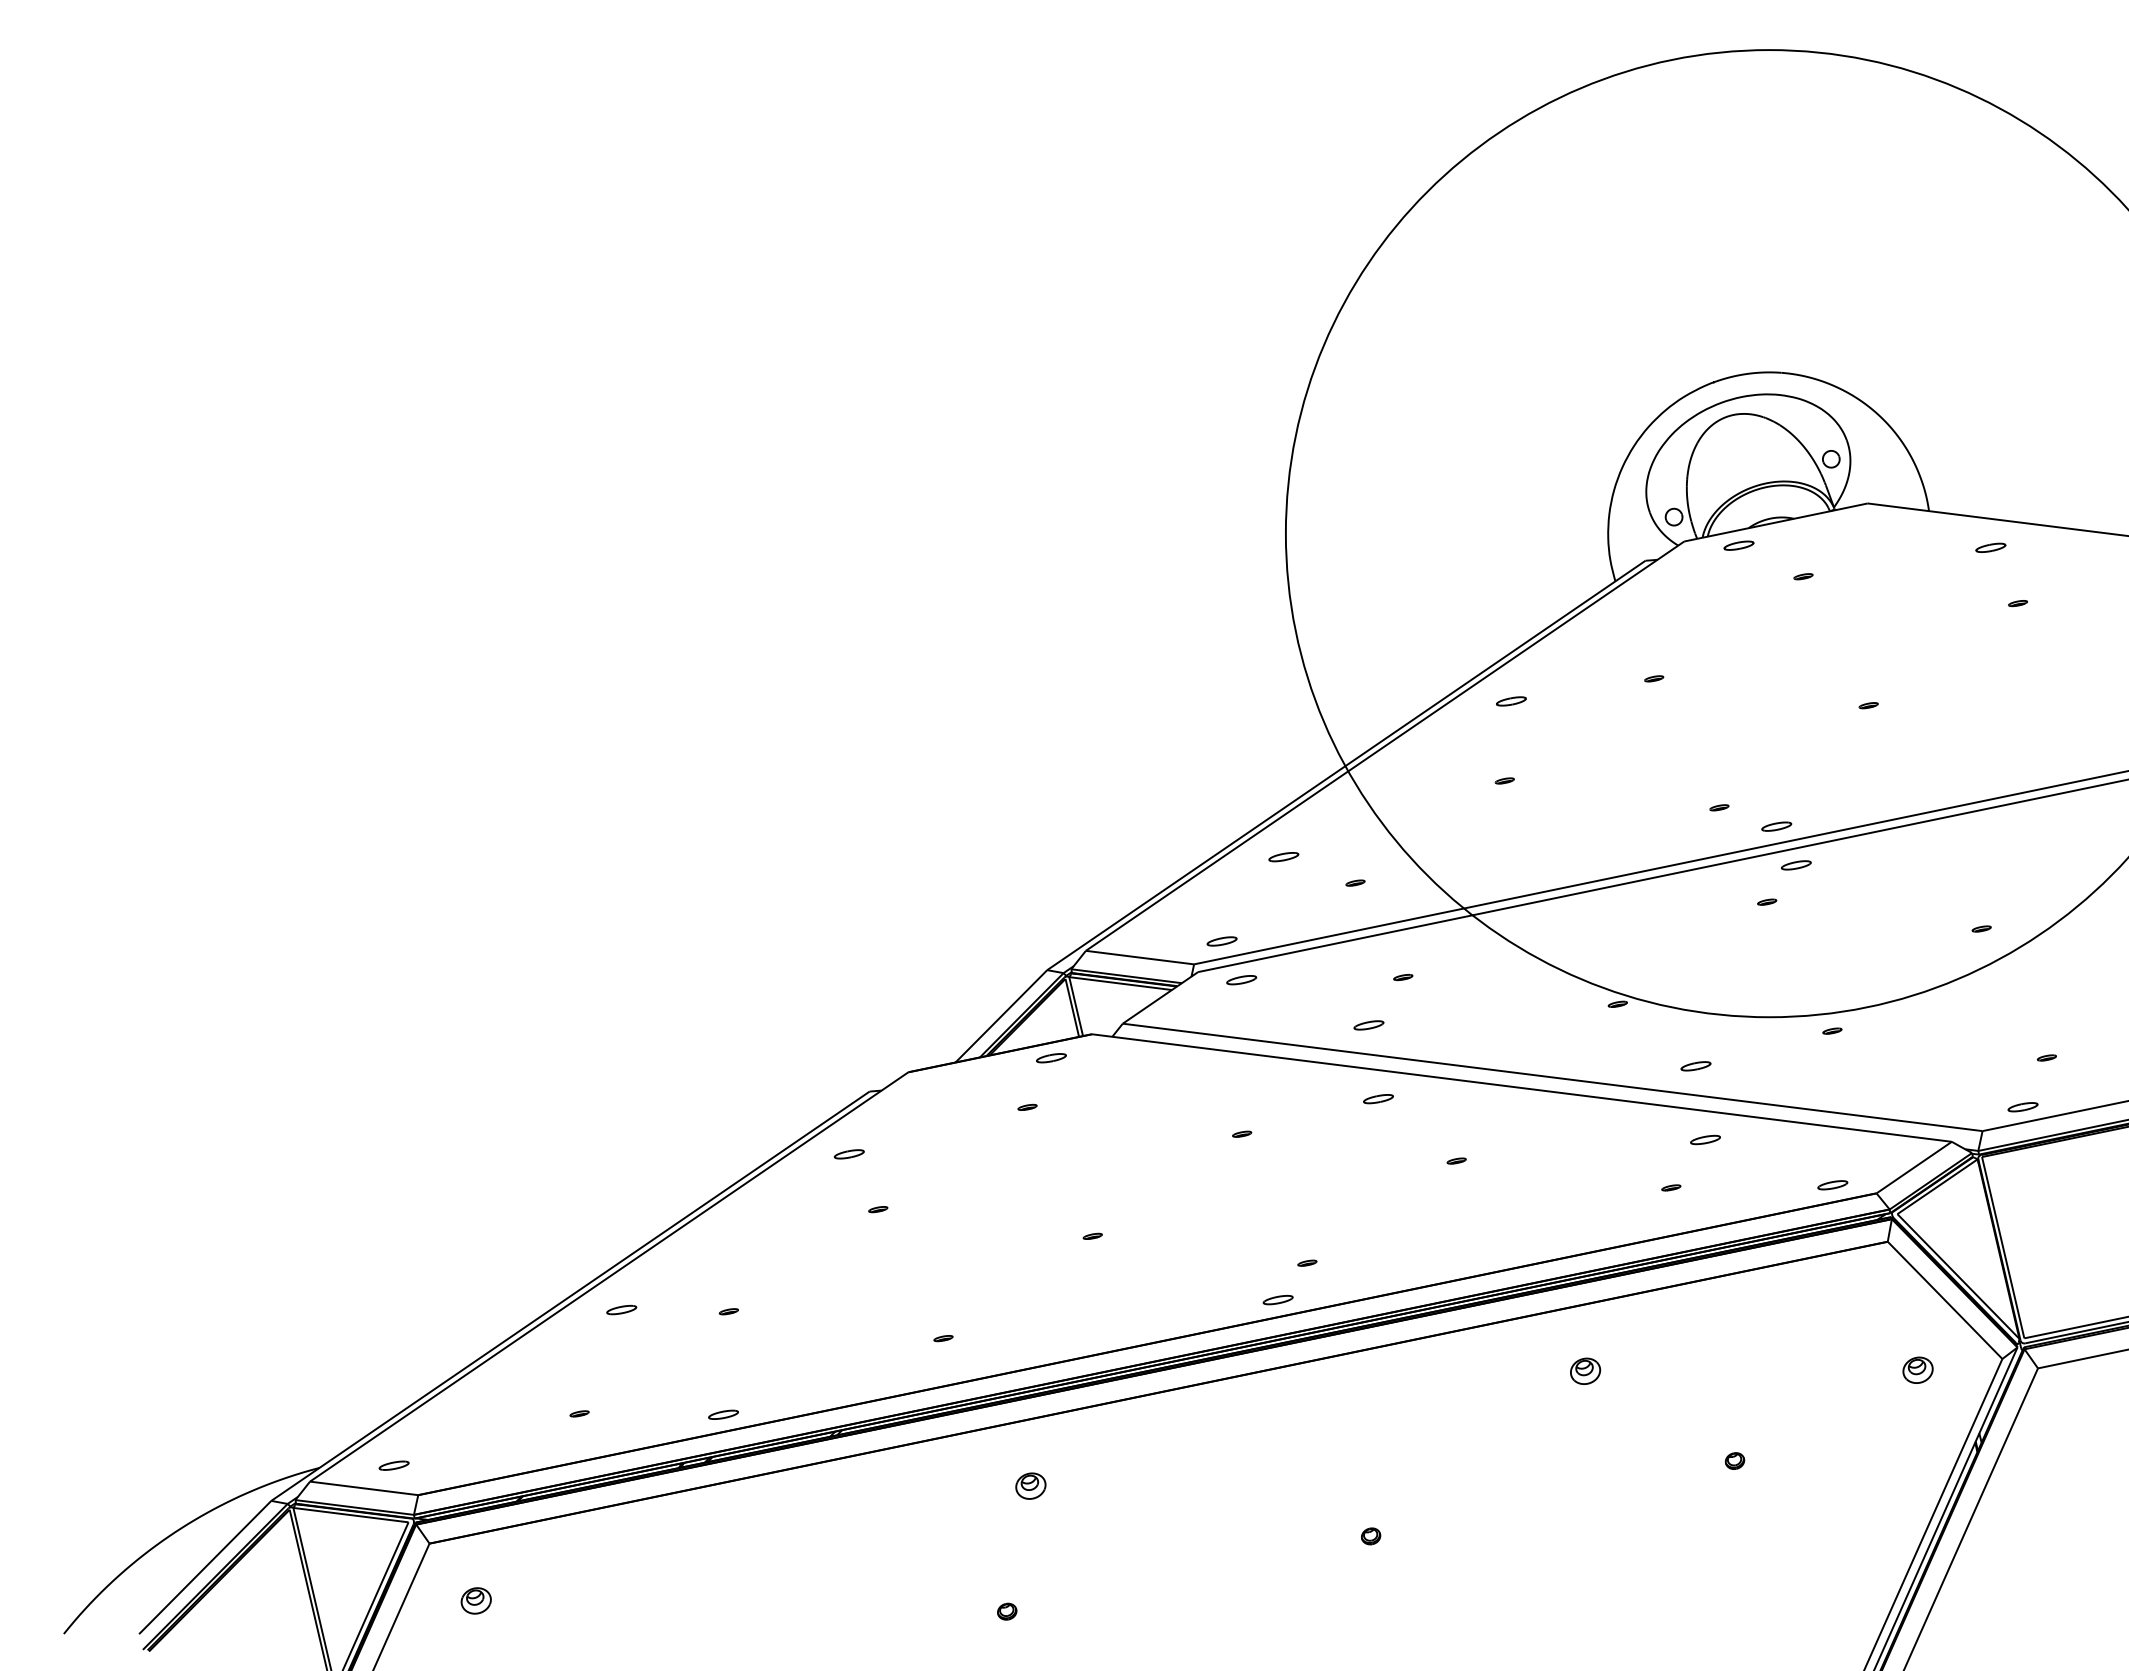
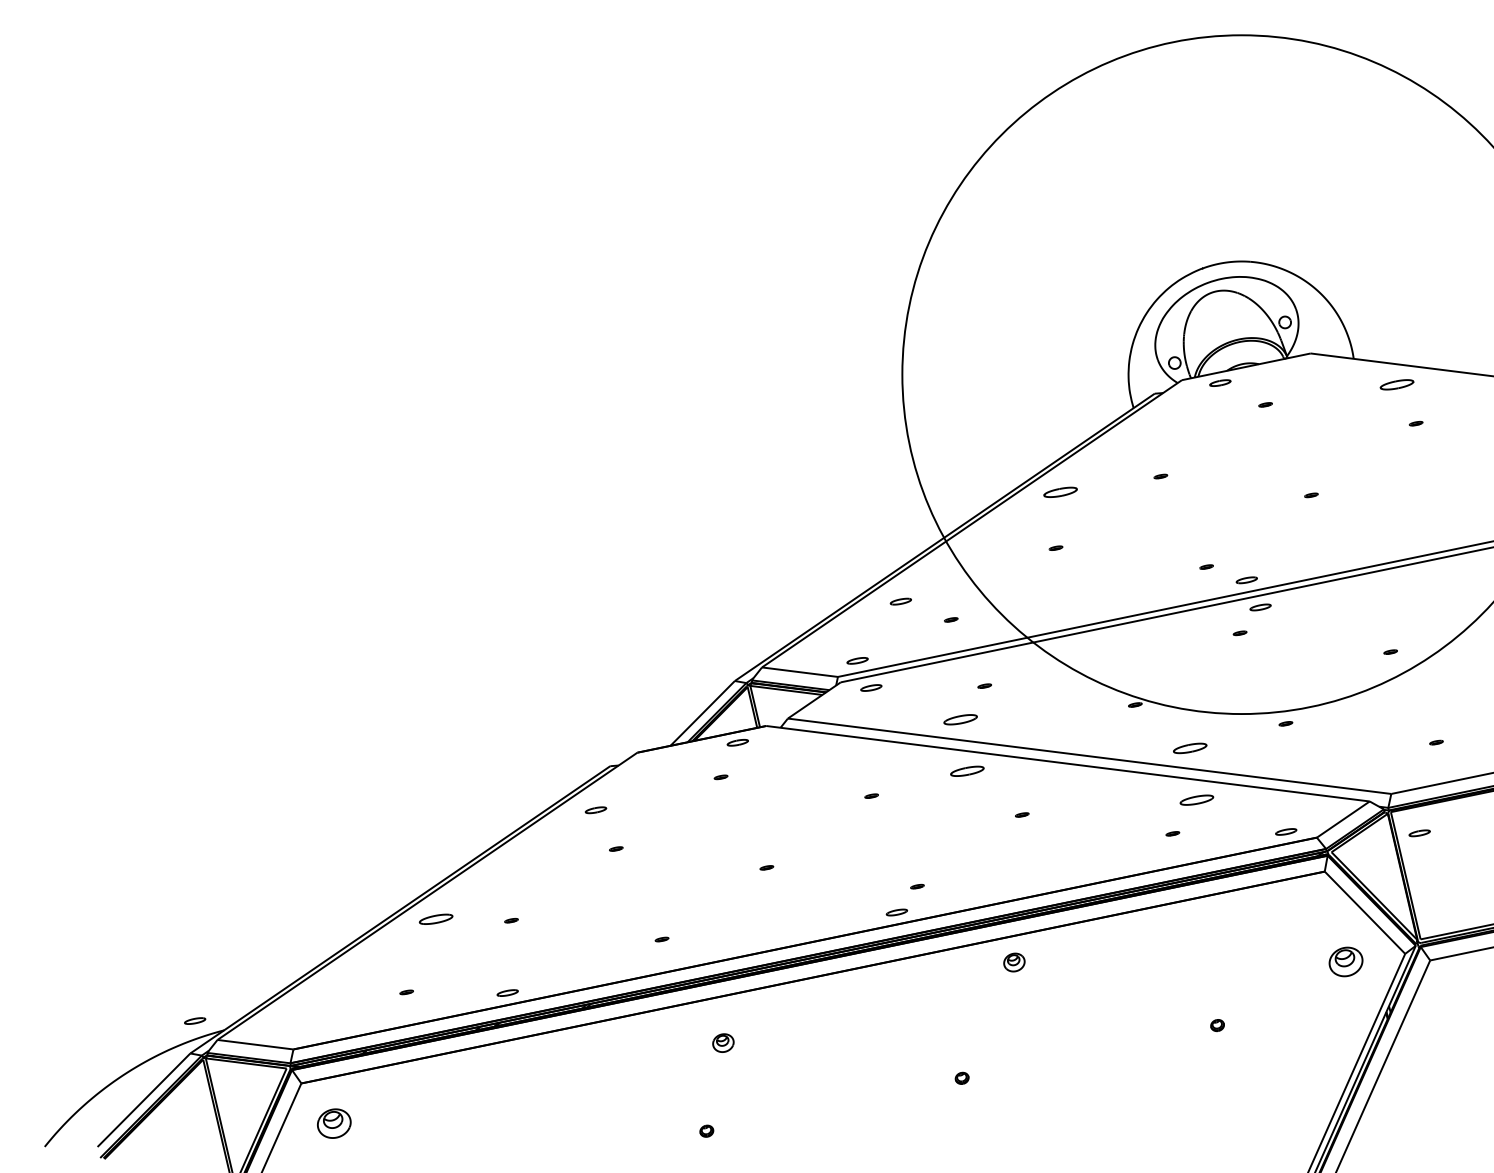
part: (1990, 547) -> (1396, 384), size x1.6
part: (1511, 701) -> (1060, 492), size x1.6
part: (1368, 1025) -> (960, 719), size x1.6
part: (1695, 1066) -> (1189, 748), size x1.6
part: (1378, 1099) -> (967, 771), size x1.6
part: (2022, 1107) -> (1419, 833), moved
part: (1705, 1139) -> (1196, 799), size x1.6
part: (621, 1310) -> (436, 919), size x1.6
part: (1917, 1369) -> (1345, 961), size x1.6
part: (1585, 1370) -> (1014, 961), moved
part: (393, 1465) -> (194, 1020), moved
part: (475, 1600) -> (333, 1123), size x1.6

